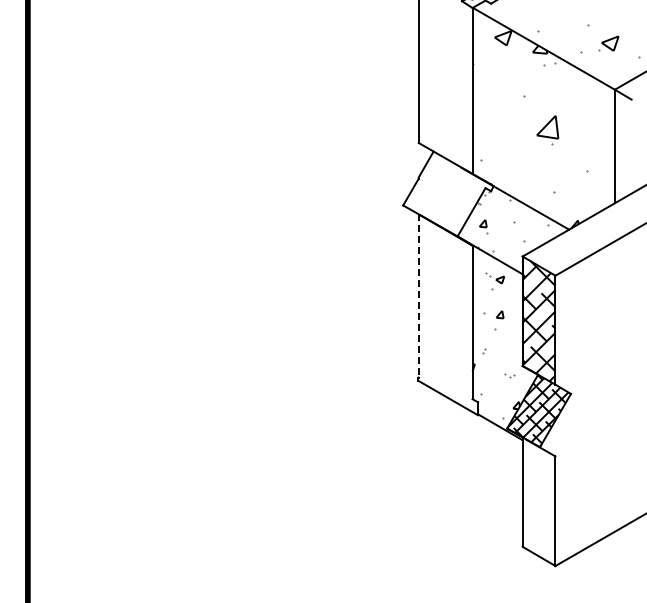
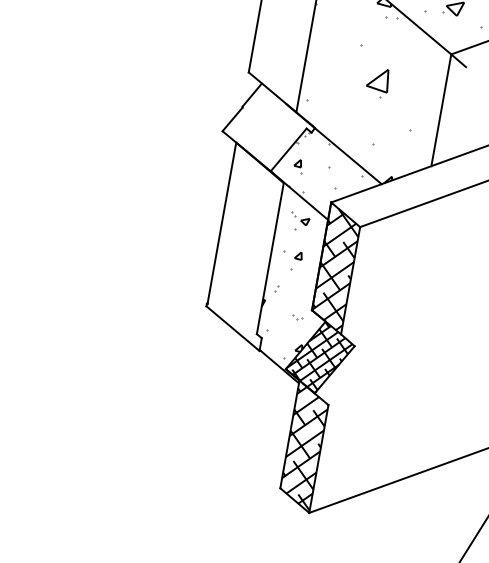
line: (418, 296) -> (221, 223), dashed -> solid
hatch: (538, 502) -> (303, 447), added

